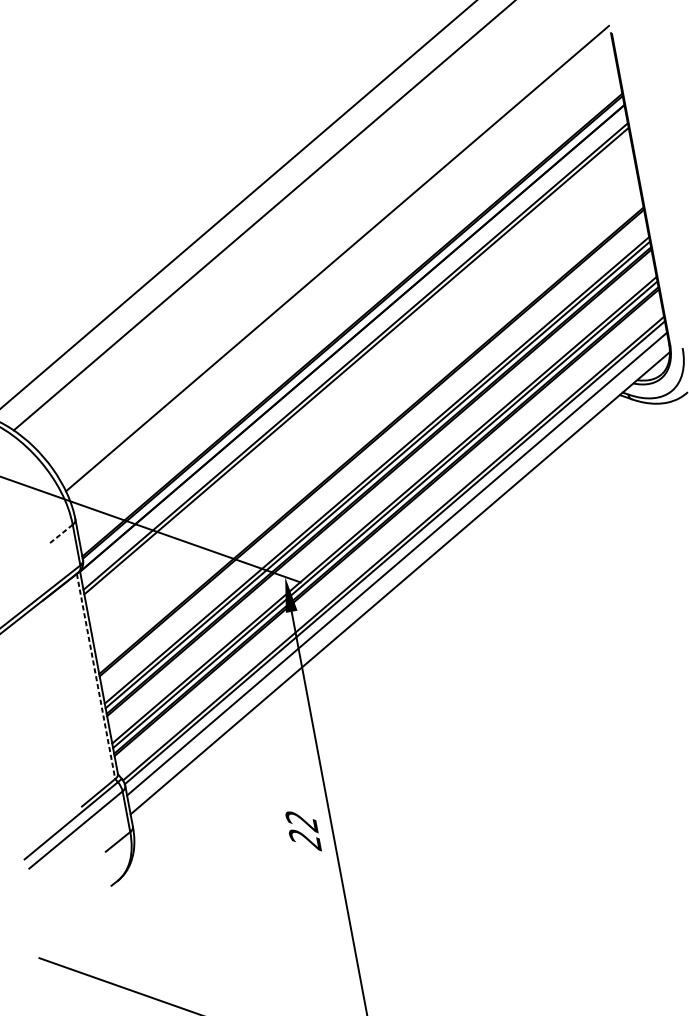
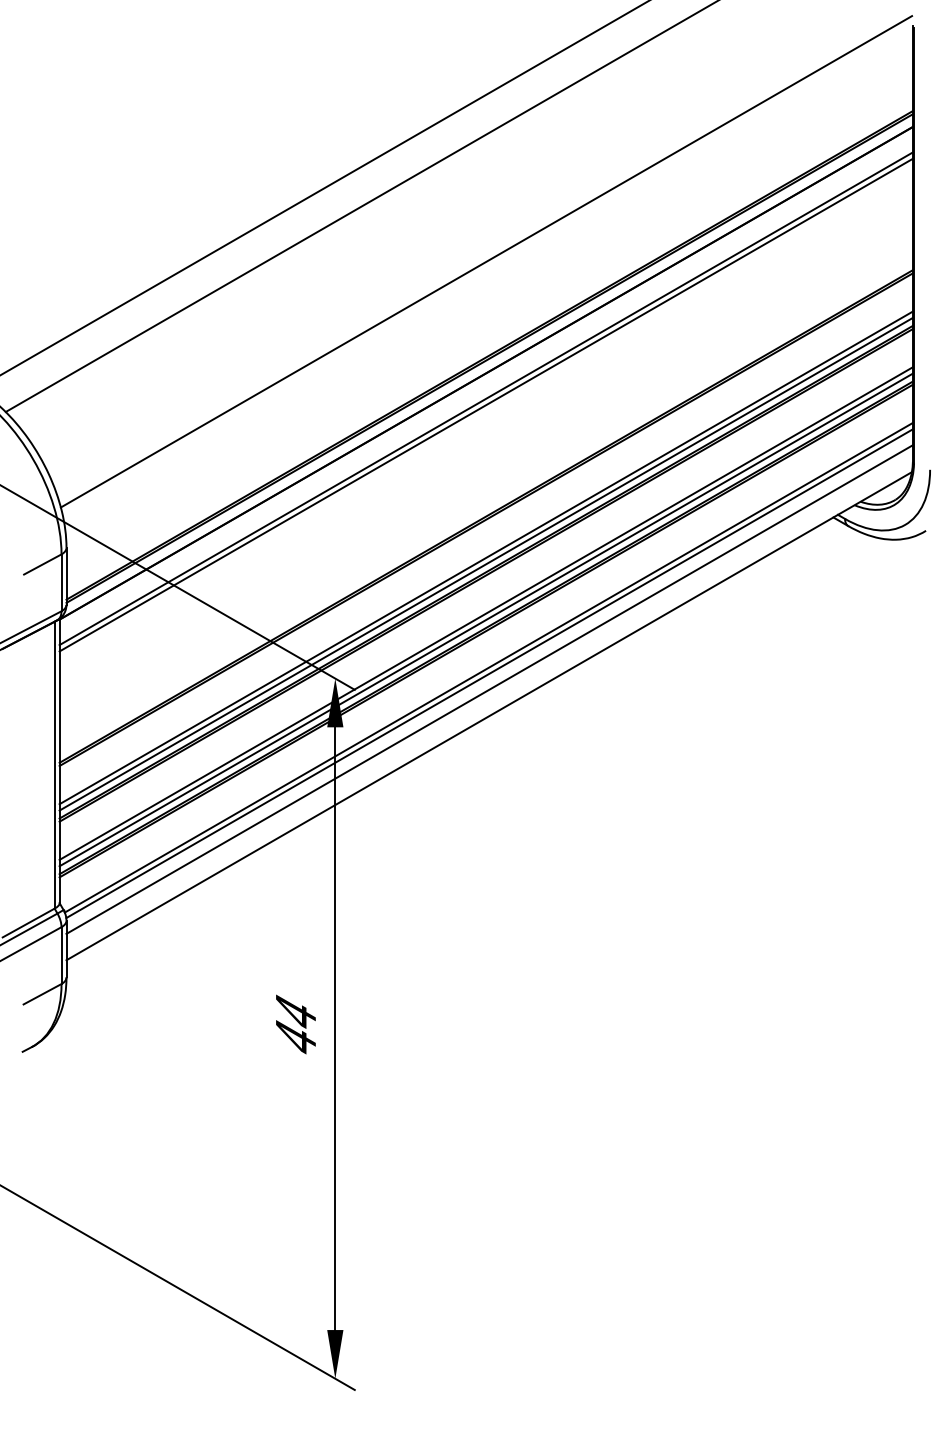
line: (60, 534) -> (42, 564), dashed -> solid
line: (95, 676) -> (54, 765), dashed -> solid
text: (303, 831) -> (295, 1026), 22 -> 44

